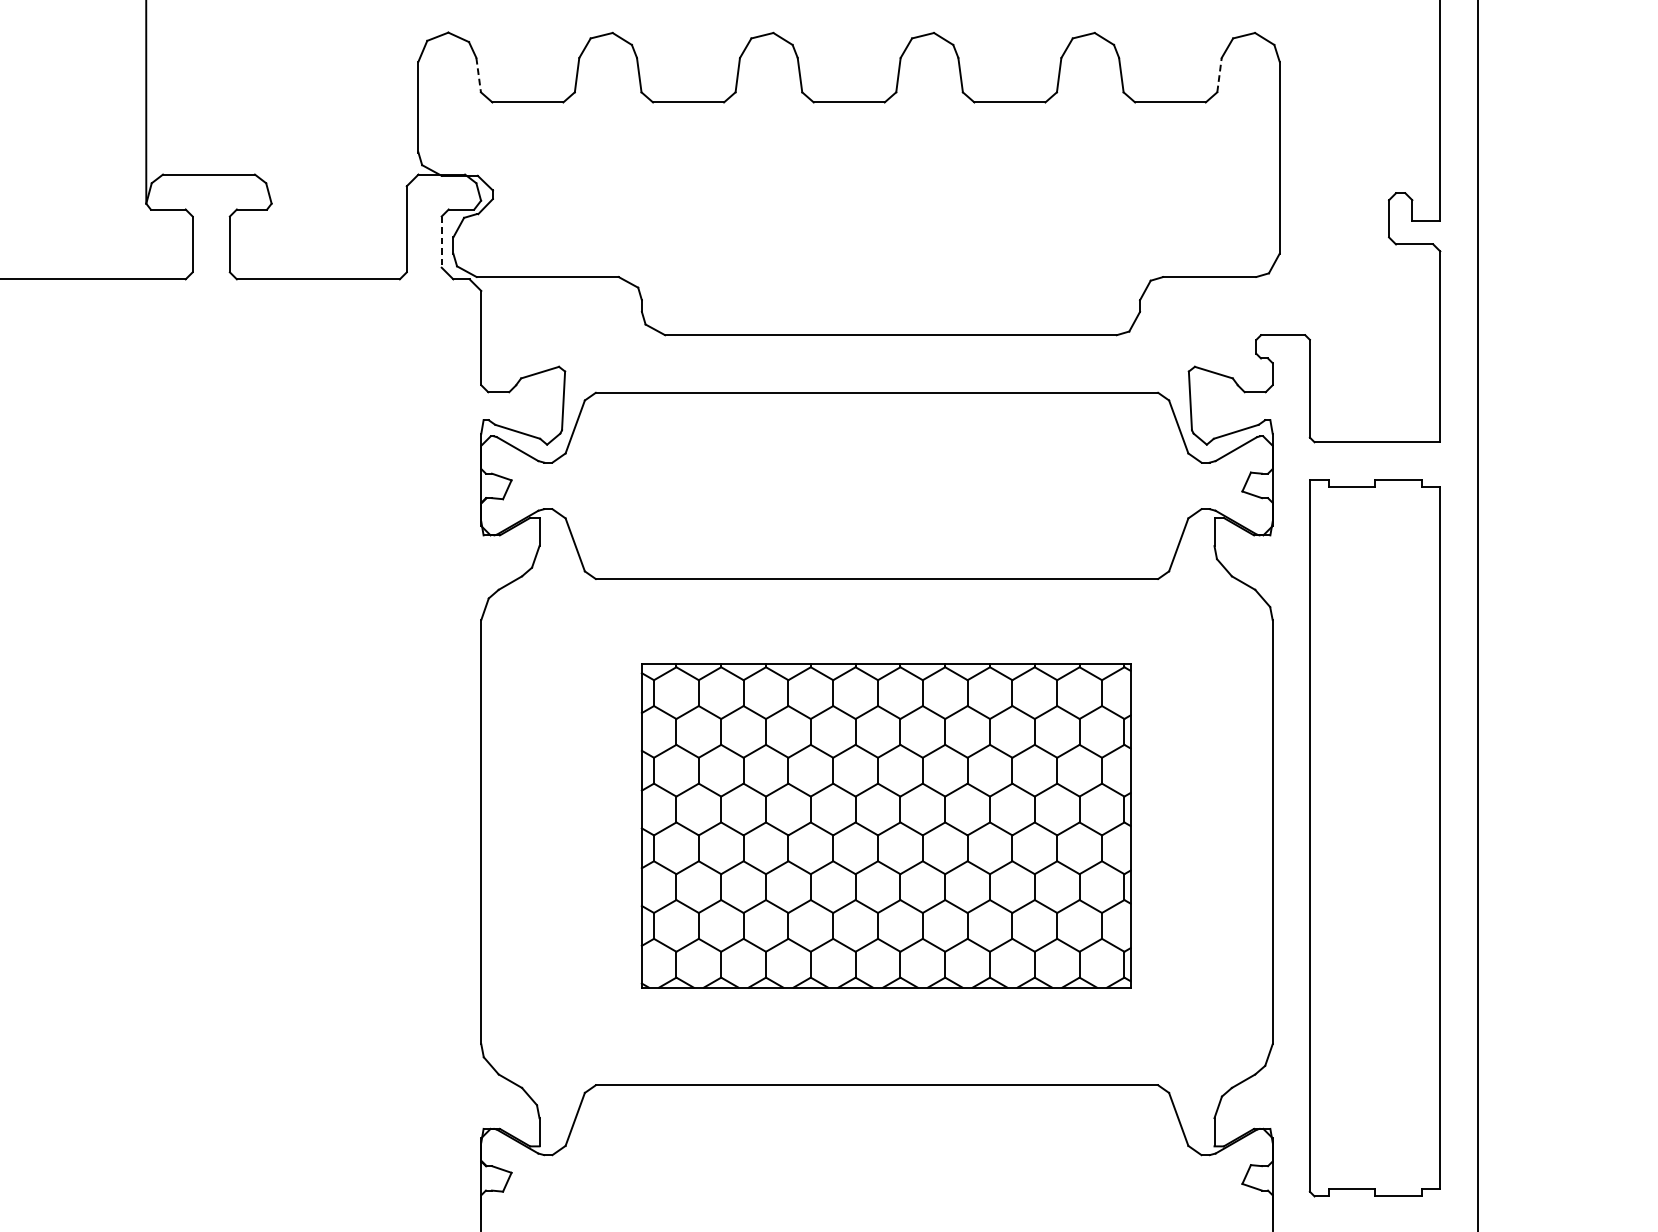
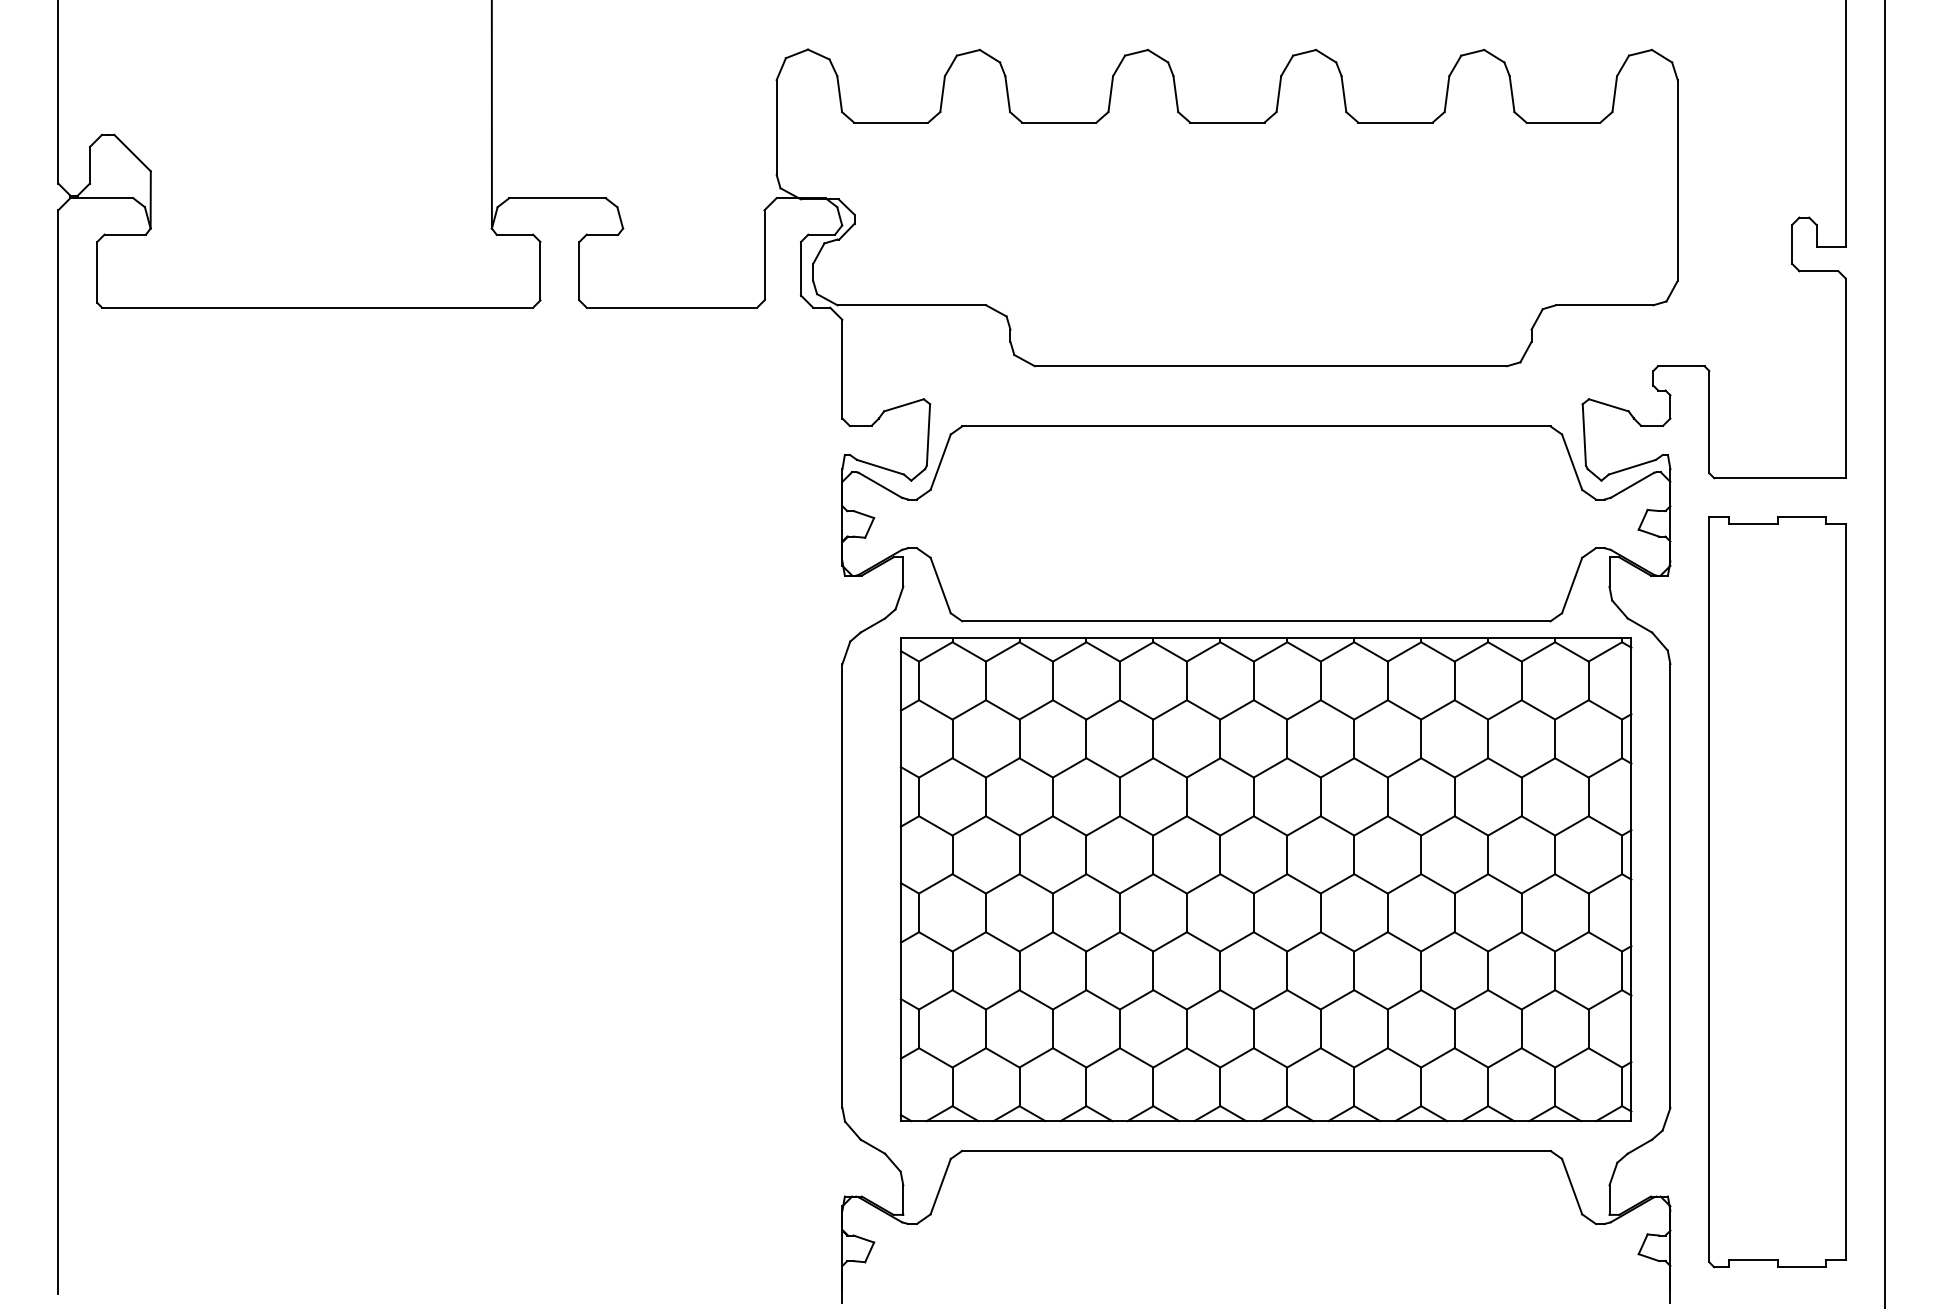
line: (1219, 74) -> (1614, 93), dashed -> solid
line: (478, 75) -> (839, 94), dashed -> solid
line: (442, 241) -> (801, 268), dashed -> solid
part: (885, 825) -> (1265, 879), size x1.43

